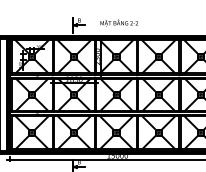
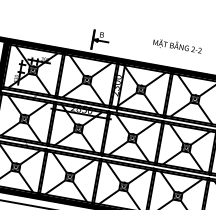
text: (118, 22) -> (176, 45), moved

